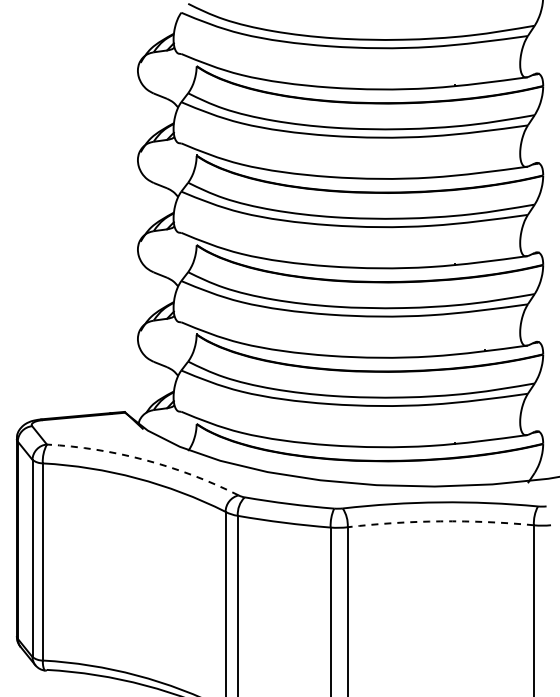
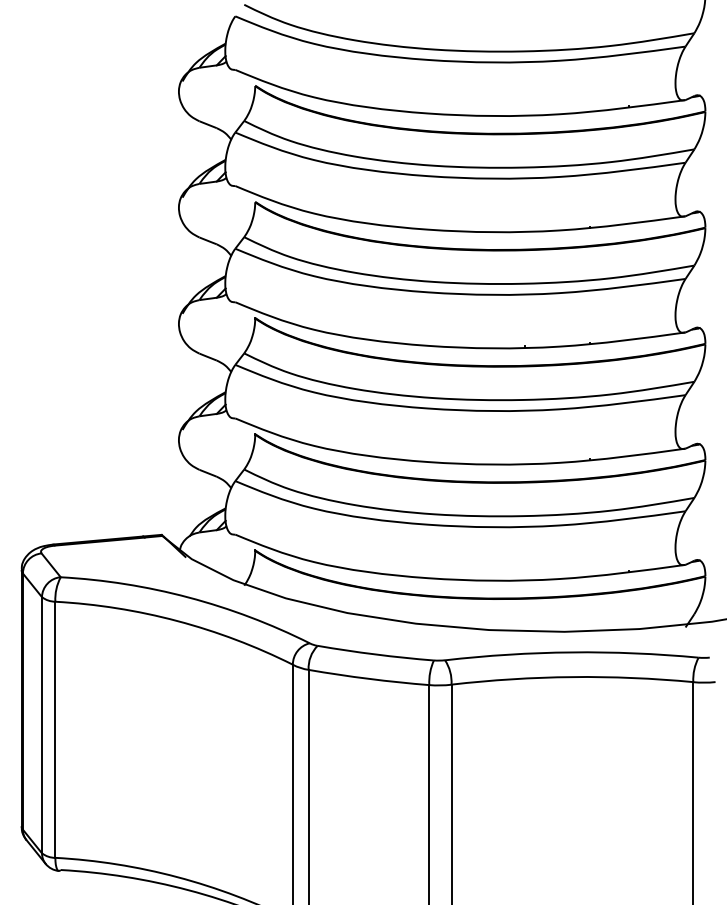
arc: (145, 460) -> (188, 597), dashed -> solid
arc: (440, 521) -> (571, 677), dashed -> solid

